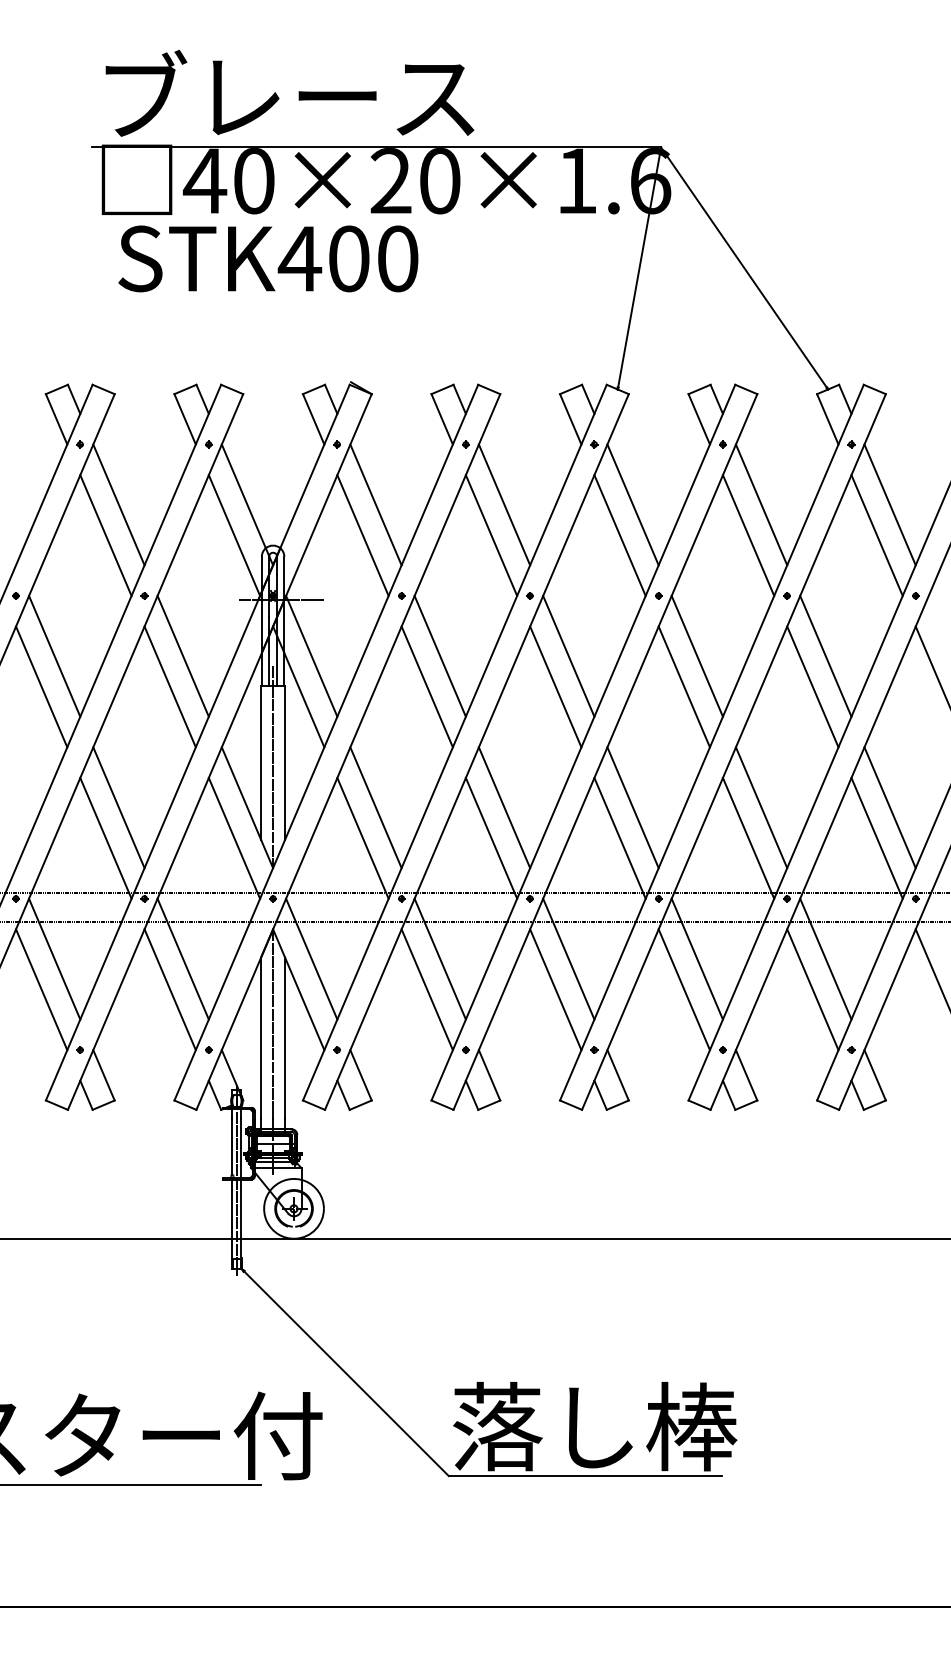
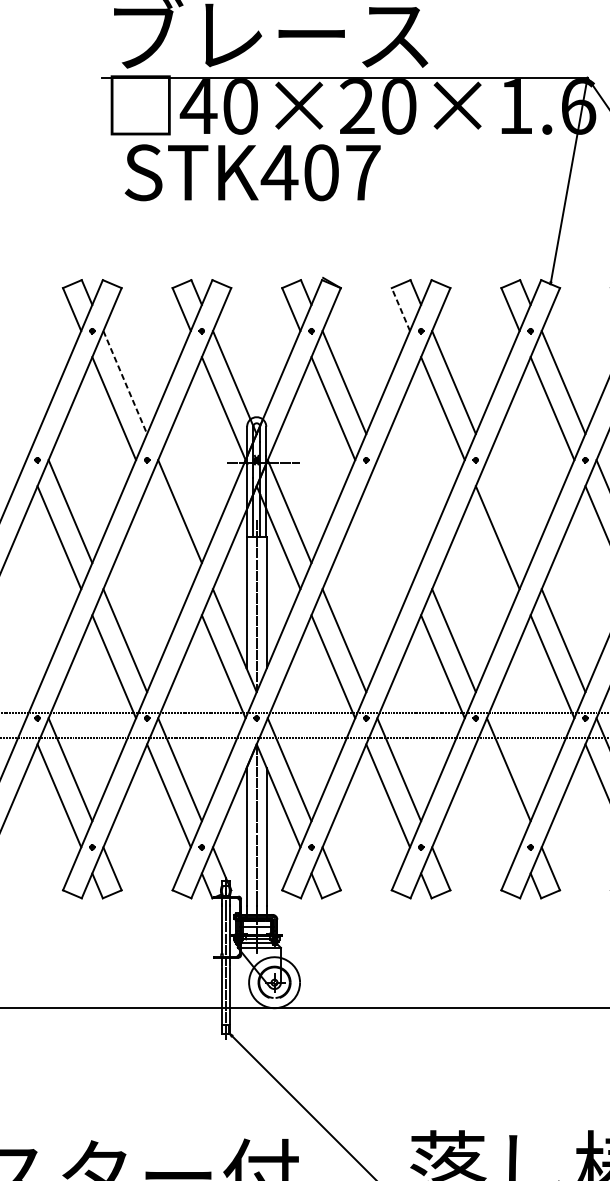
text: (398, 258) -> (363, 172), STK400 -> STK407
line: (442, 418) -> (401, 308), solid -> dashed
line: (118, 504) -> (124, 382), solid -> dashed
line: (439, 655) -> (398, 510), removed
line: (568, 655) -> (508, 510), removed
line: (169, 686) -> (168, 537), removed
line: (426, 686) -> (387, 537), removed
line: (555, 989) -> (497, 795), removed

